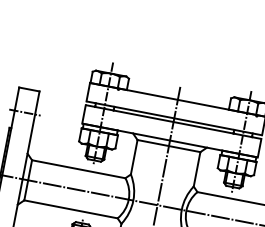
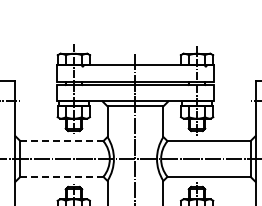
line: (78, 169) -> (61, 141), solid -> dashed
line: (70, 208) -> (61, 176), solid -> dashed

